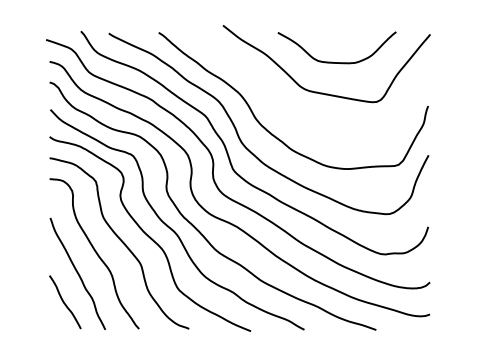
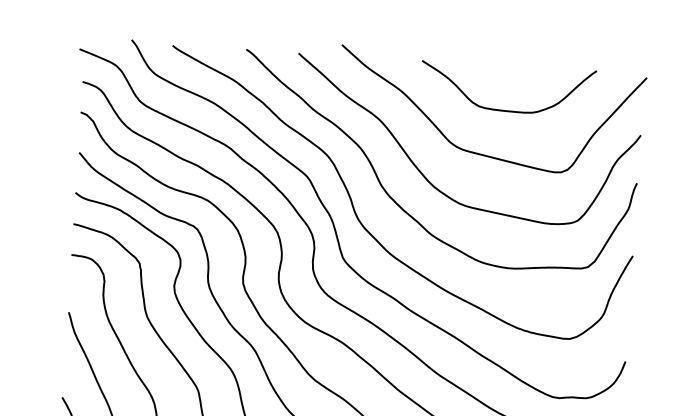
curve: (285, 110) -> (425, 176), added

